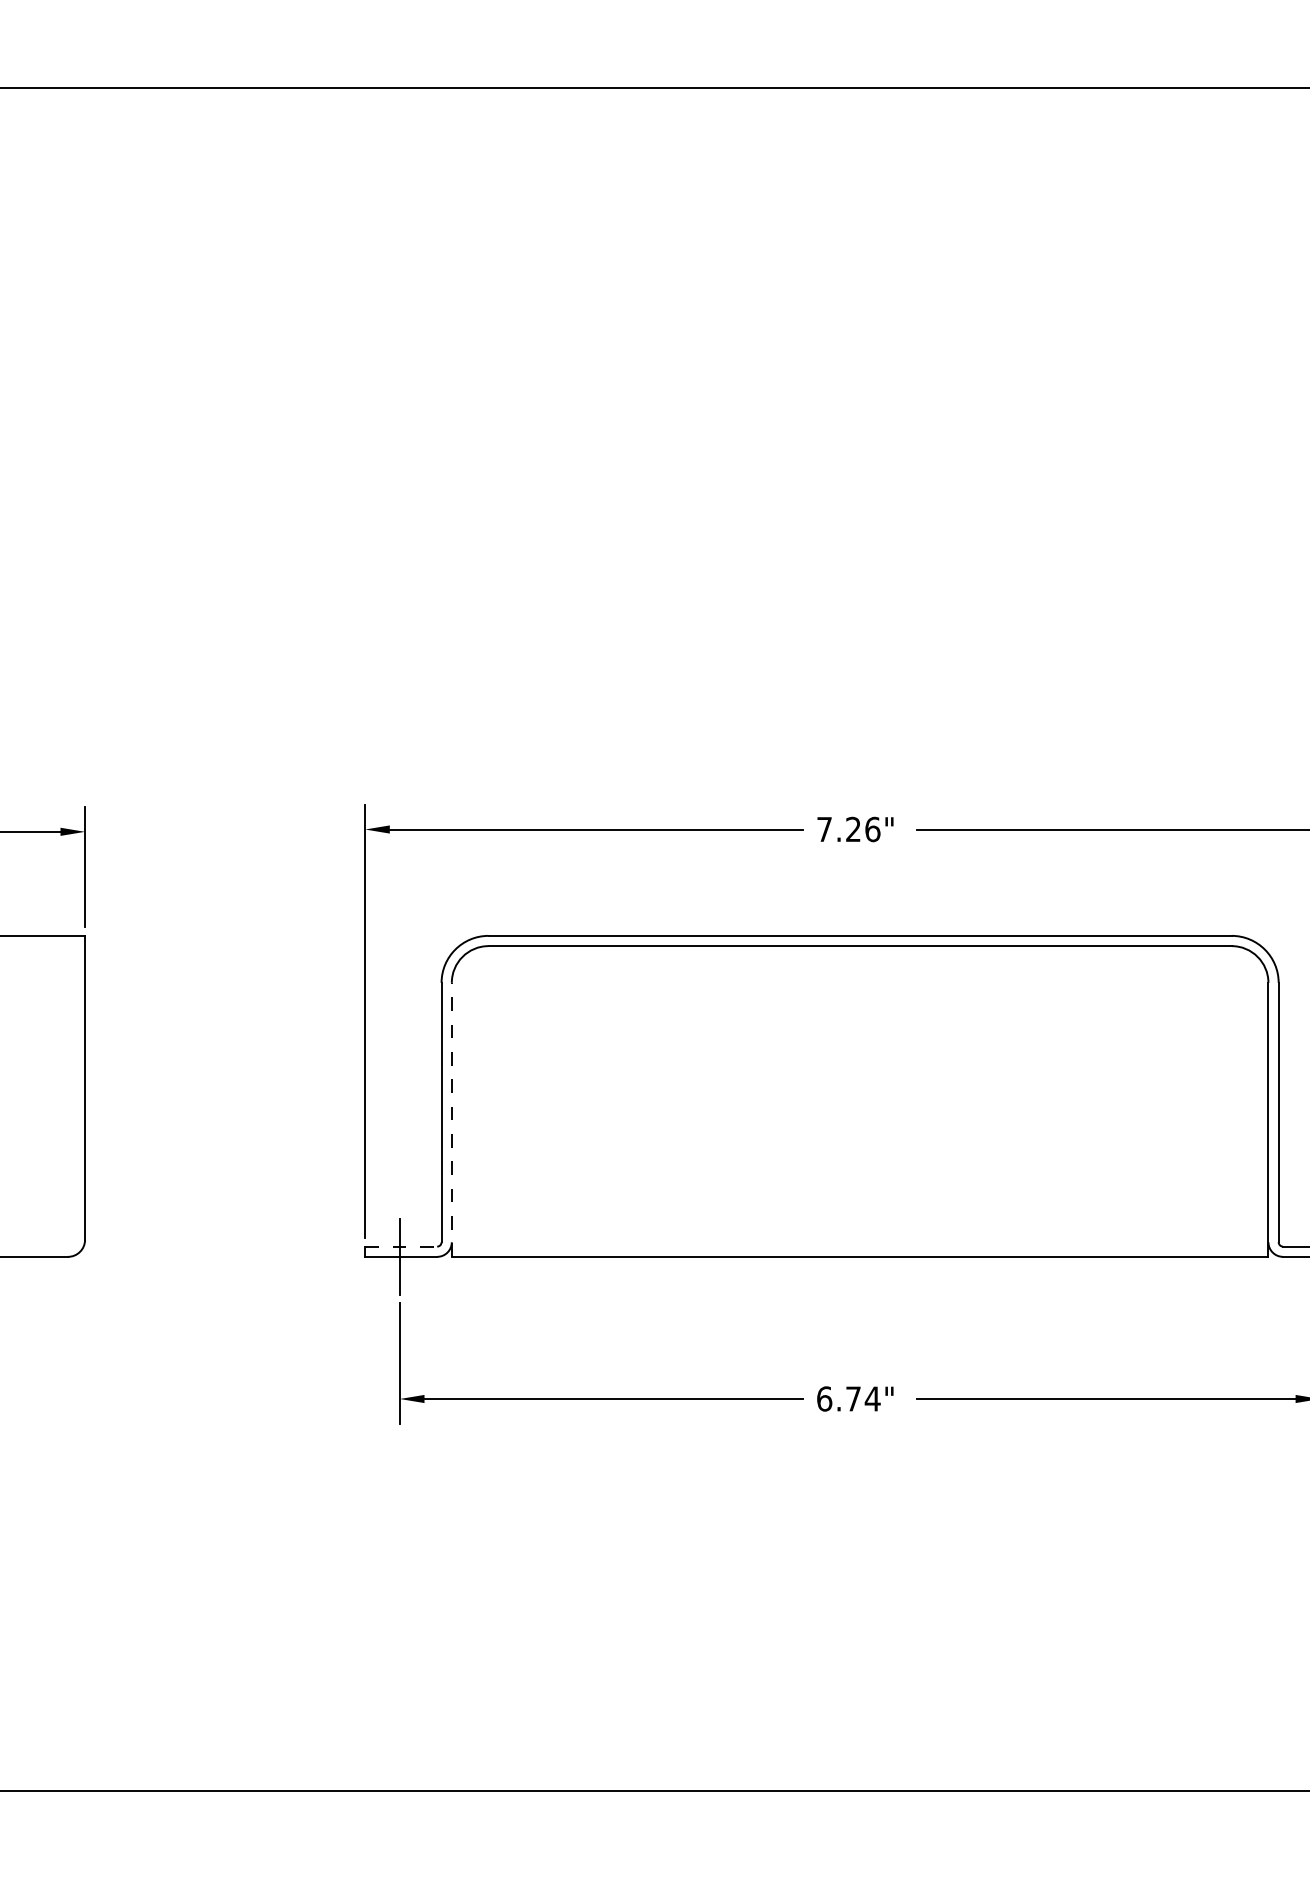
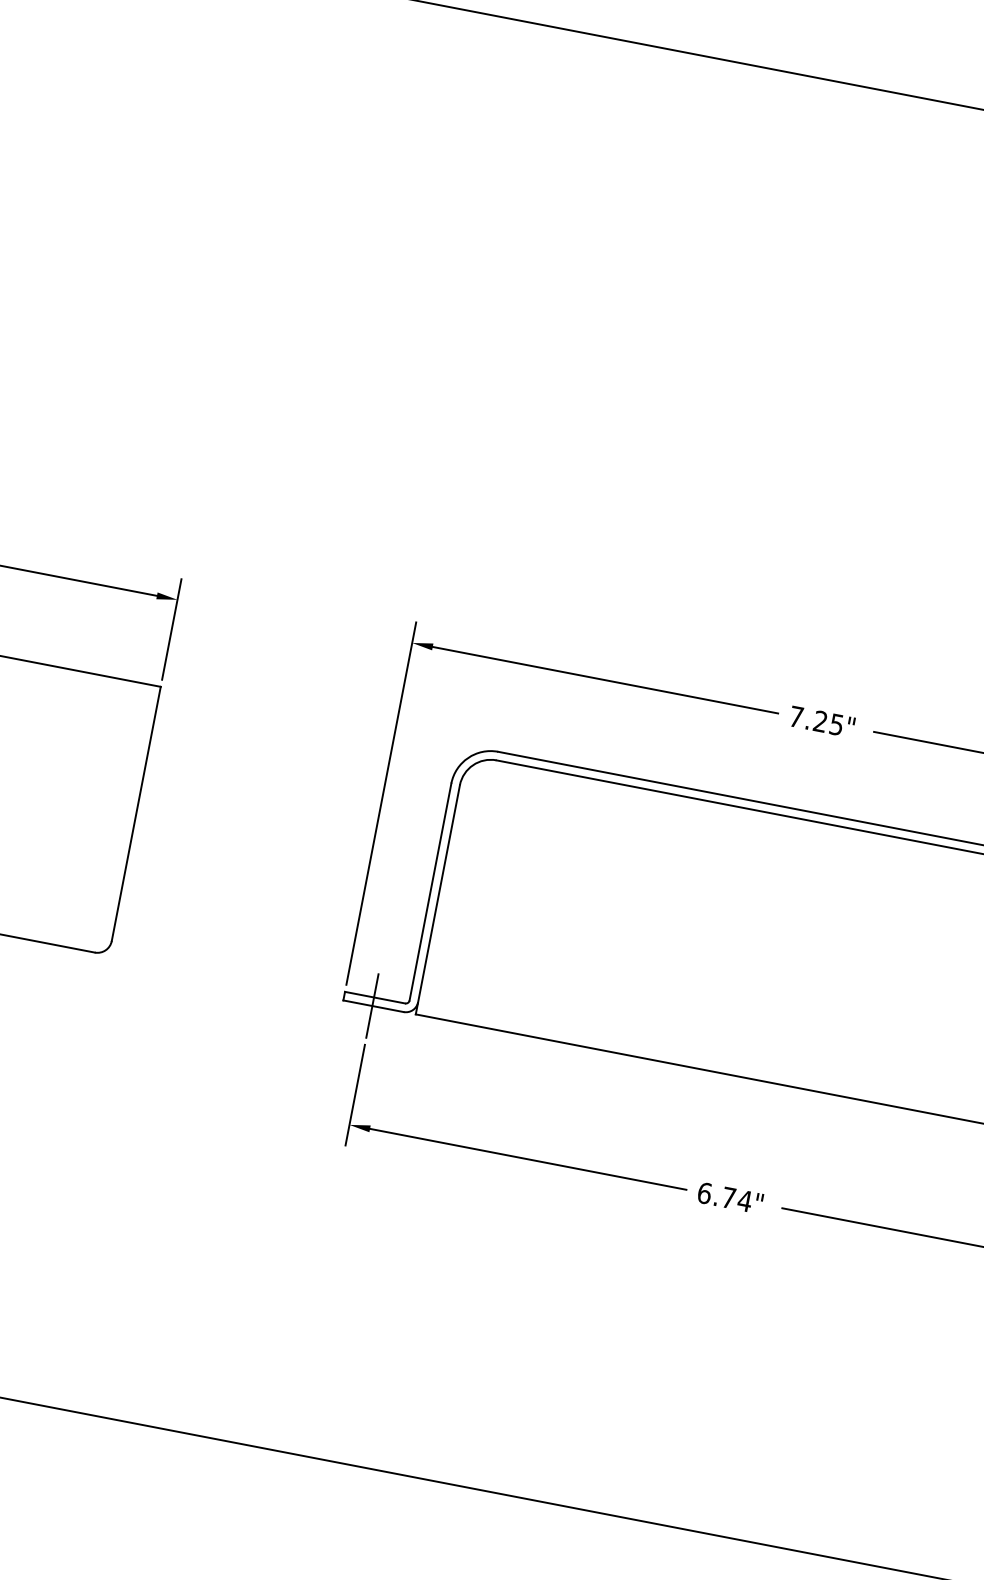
text: (872, 829) -> (836, 724), 7.26" -> 7.25"
line: (451, 1119) -> (437, 899), dashed -> solid
line: (401, 1246) -> (375, 997), dashed -> solid

